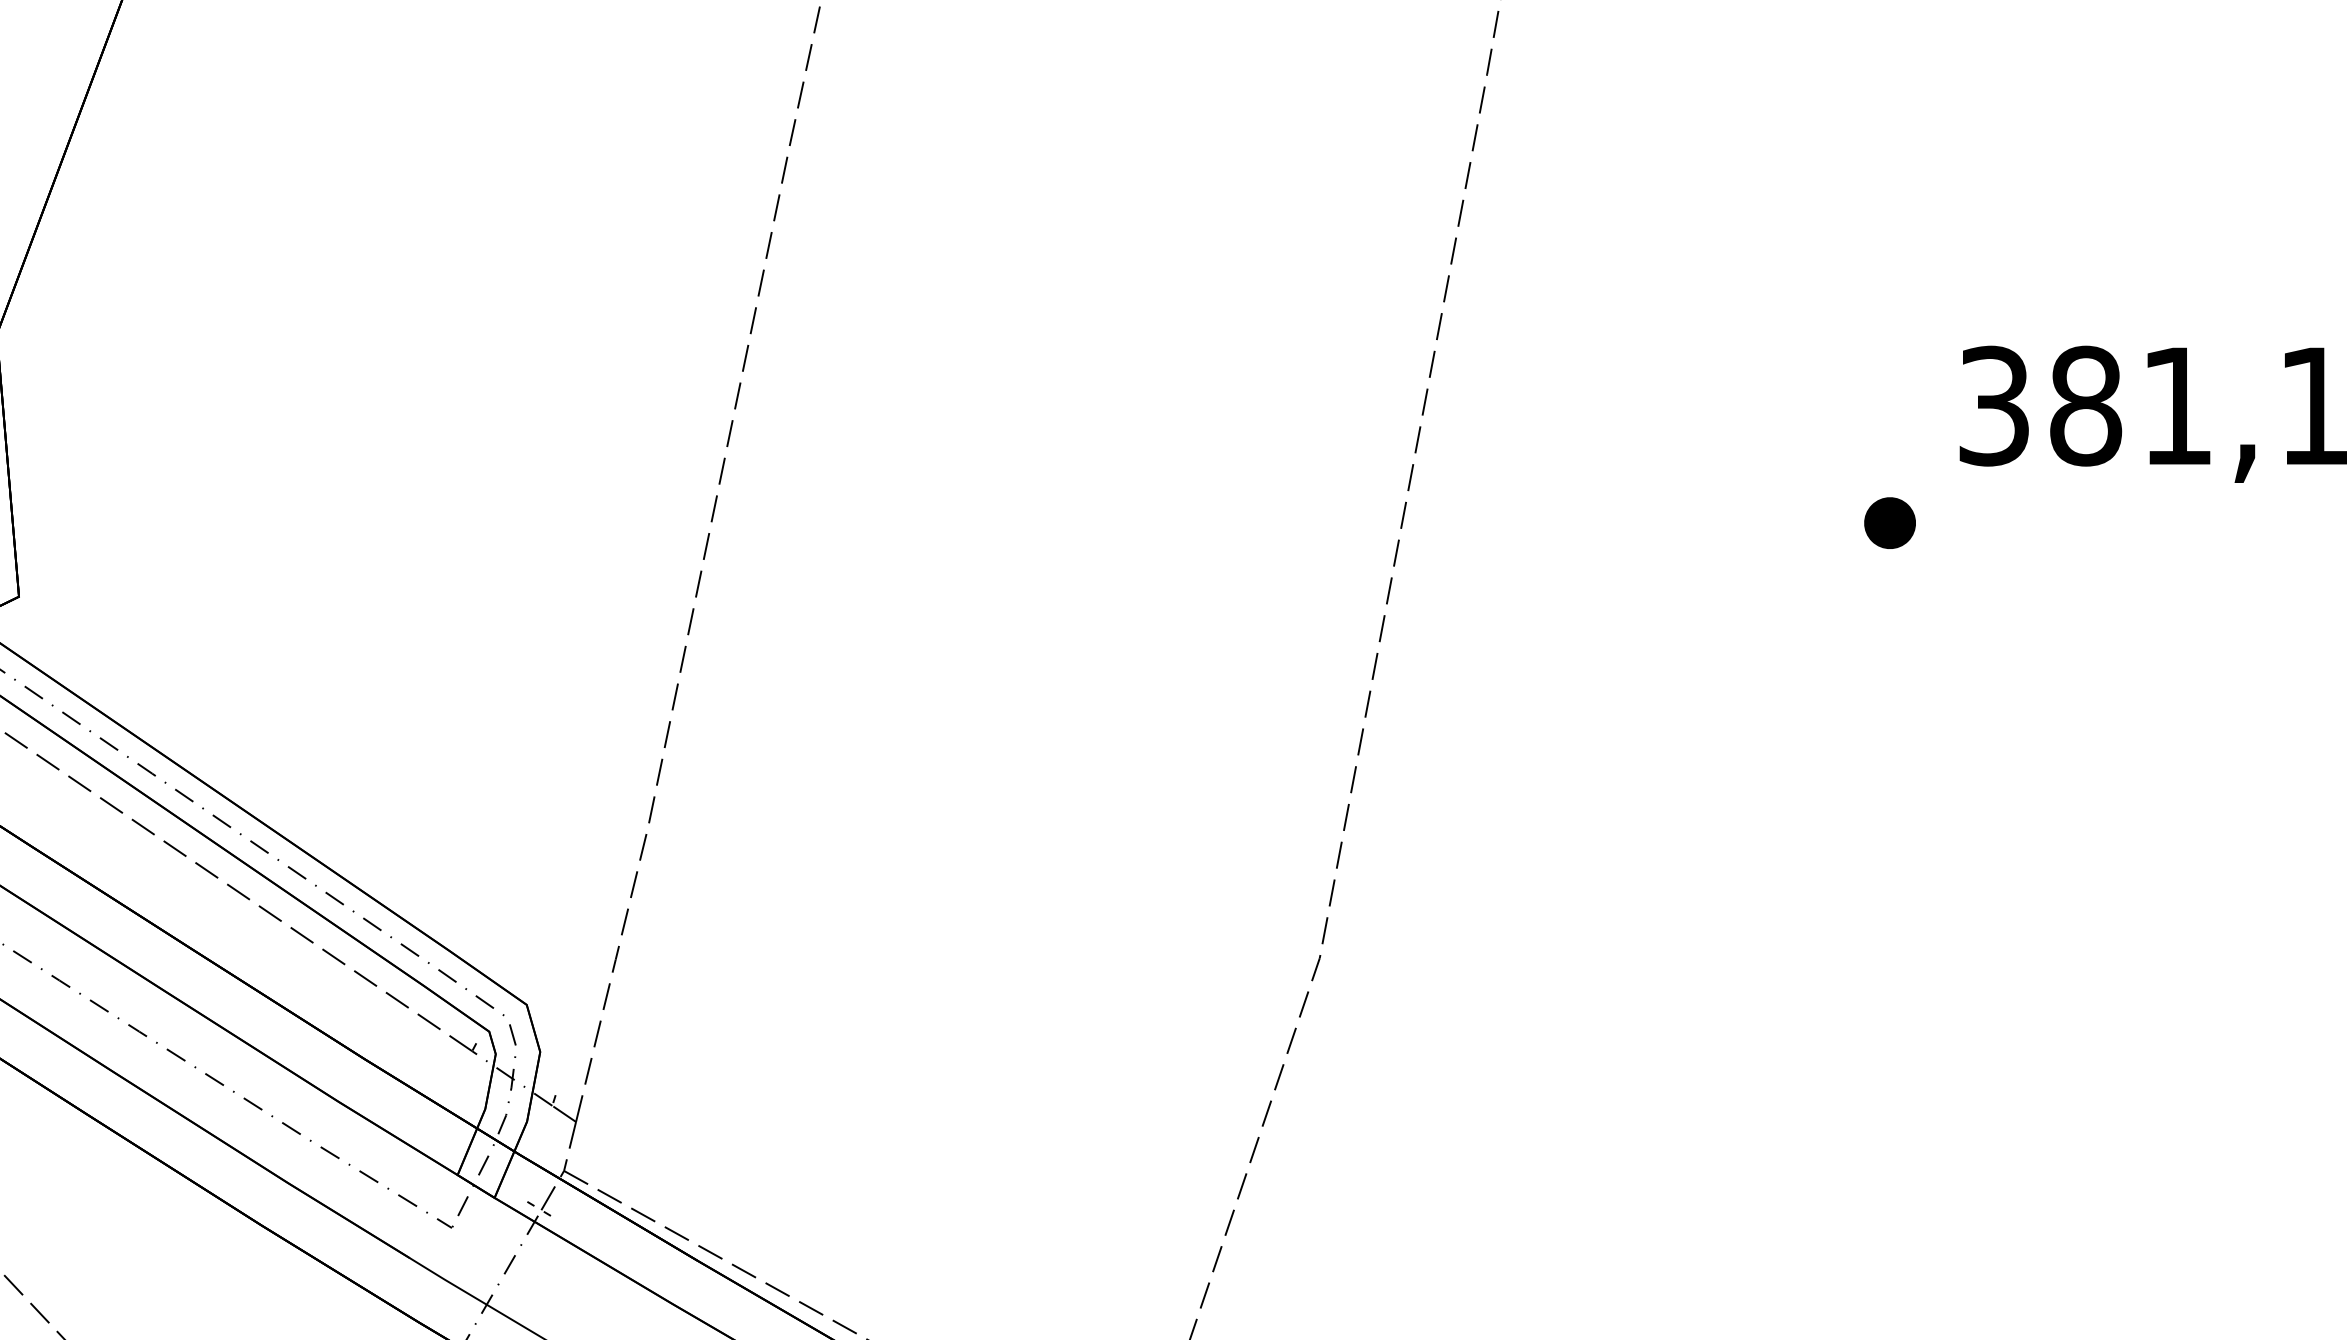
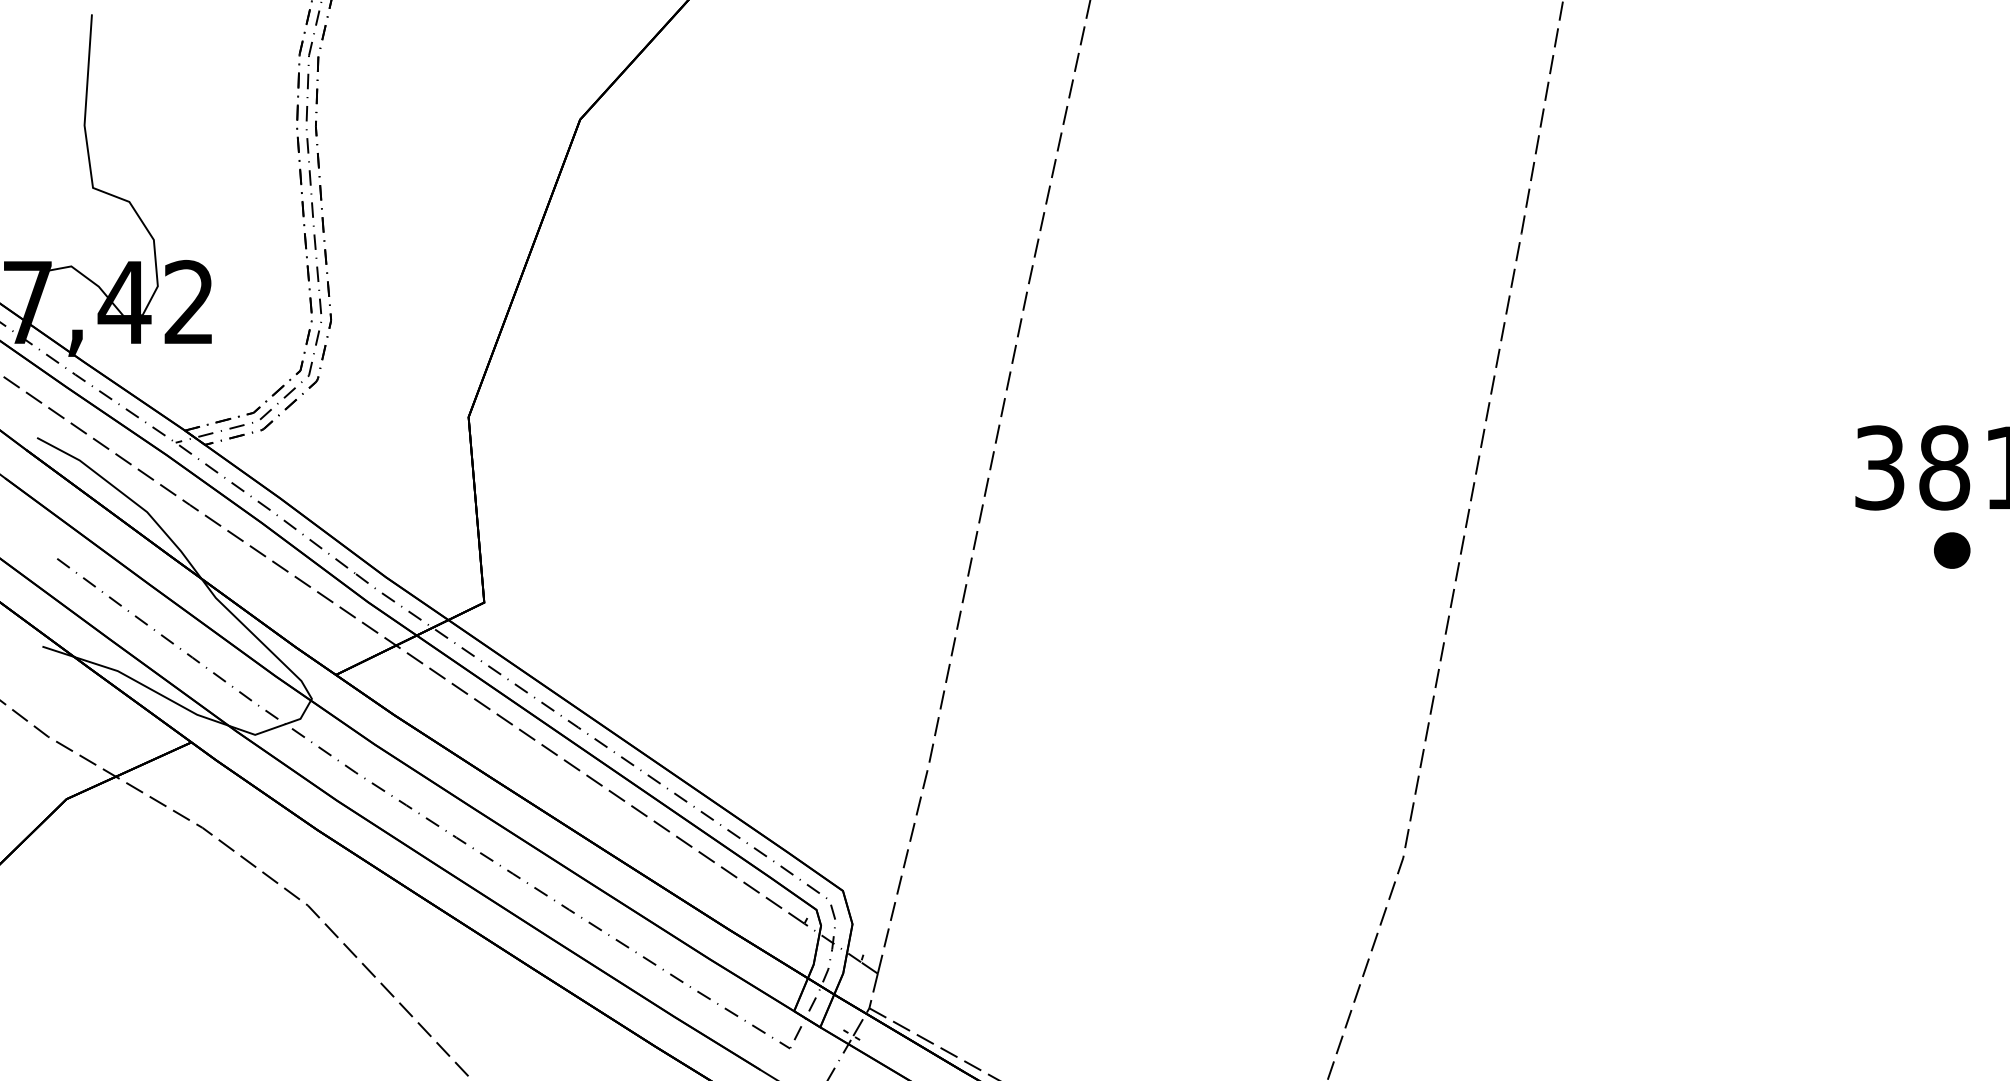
part: (1890, 523) -> (1952, 550), moved

